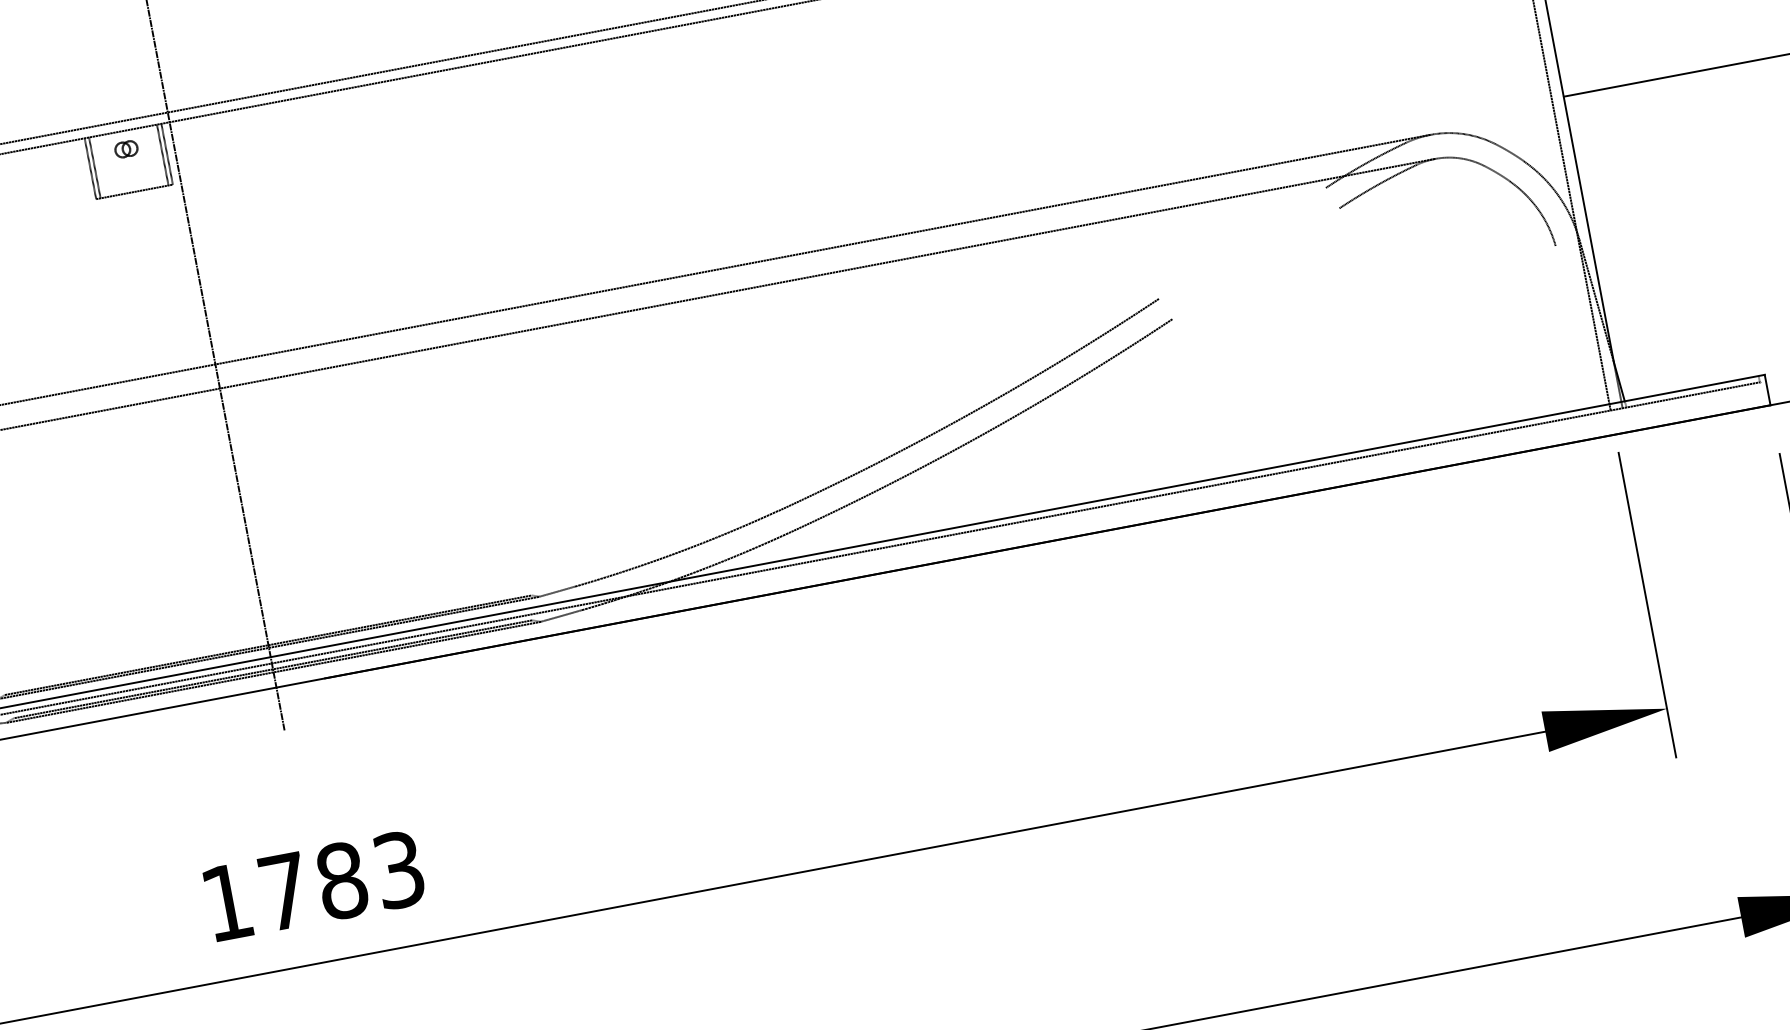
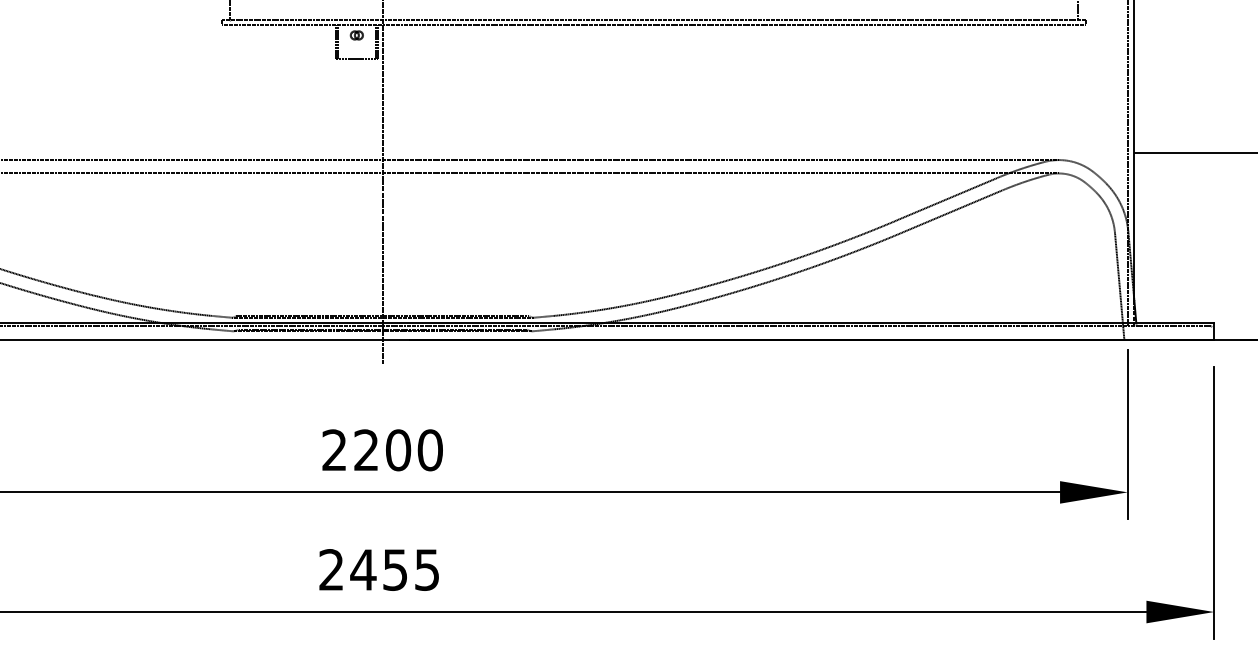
line: (1241, 243) -> (946, 199), added
line: (1254, 263) -> (951, 211), added
line: (1581, 339) -> (1119, 285), added
text: (313, 886) -> (382, 450), 1783 -> 2200

